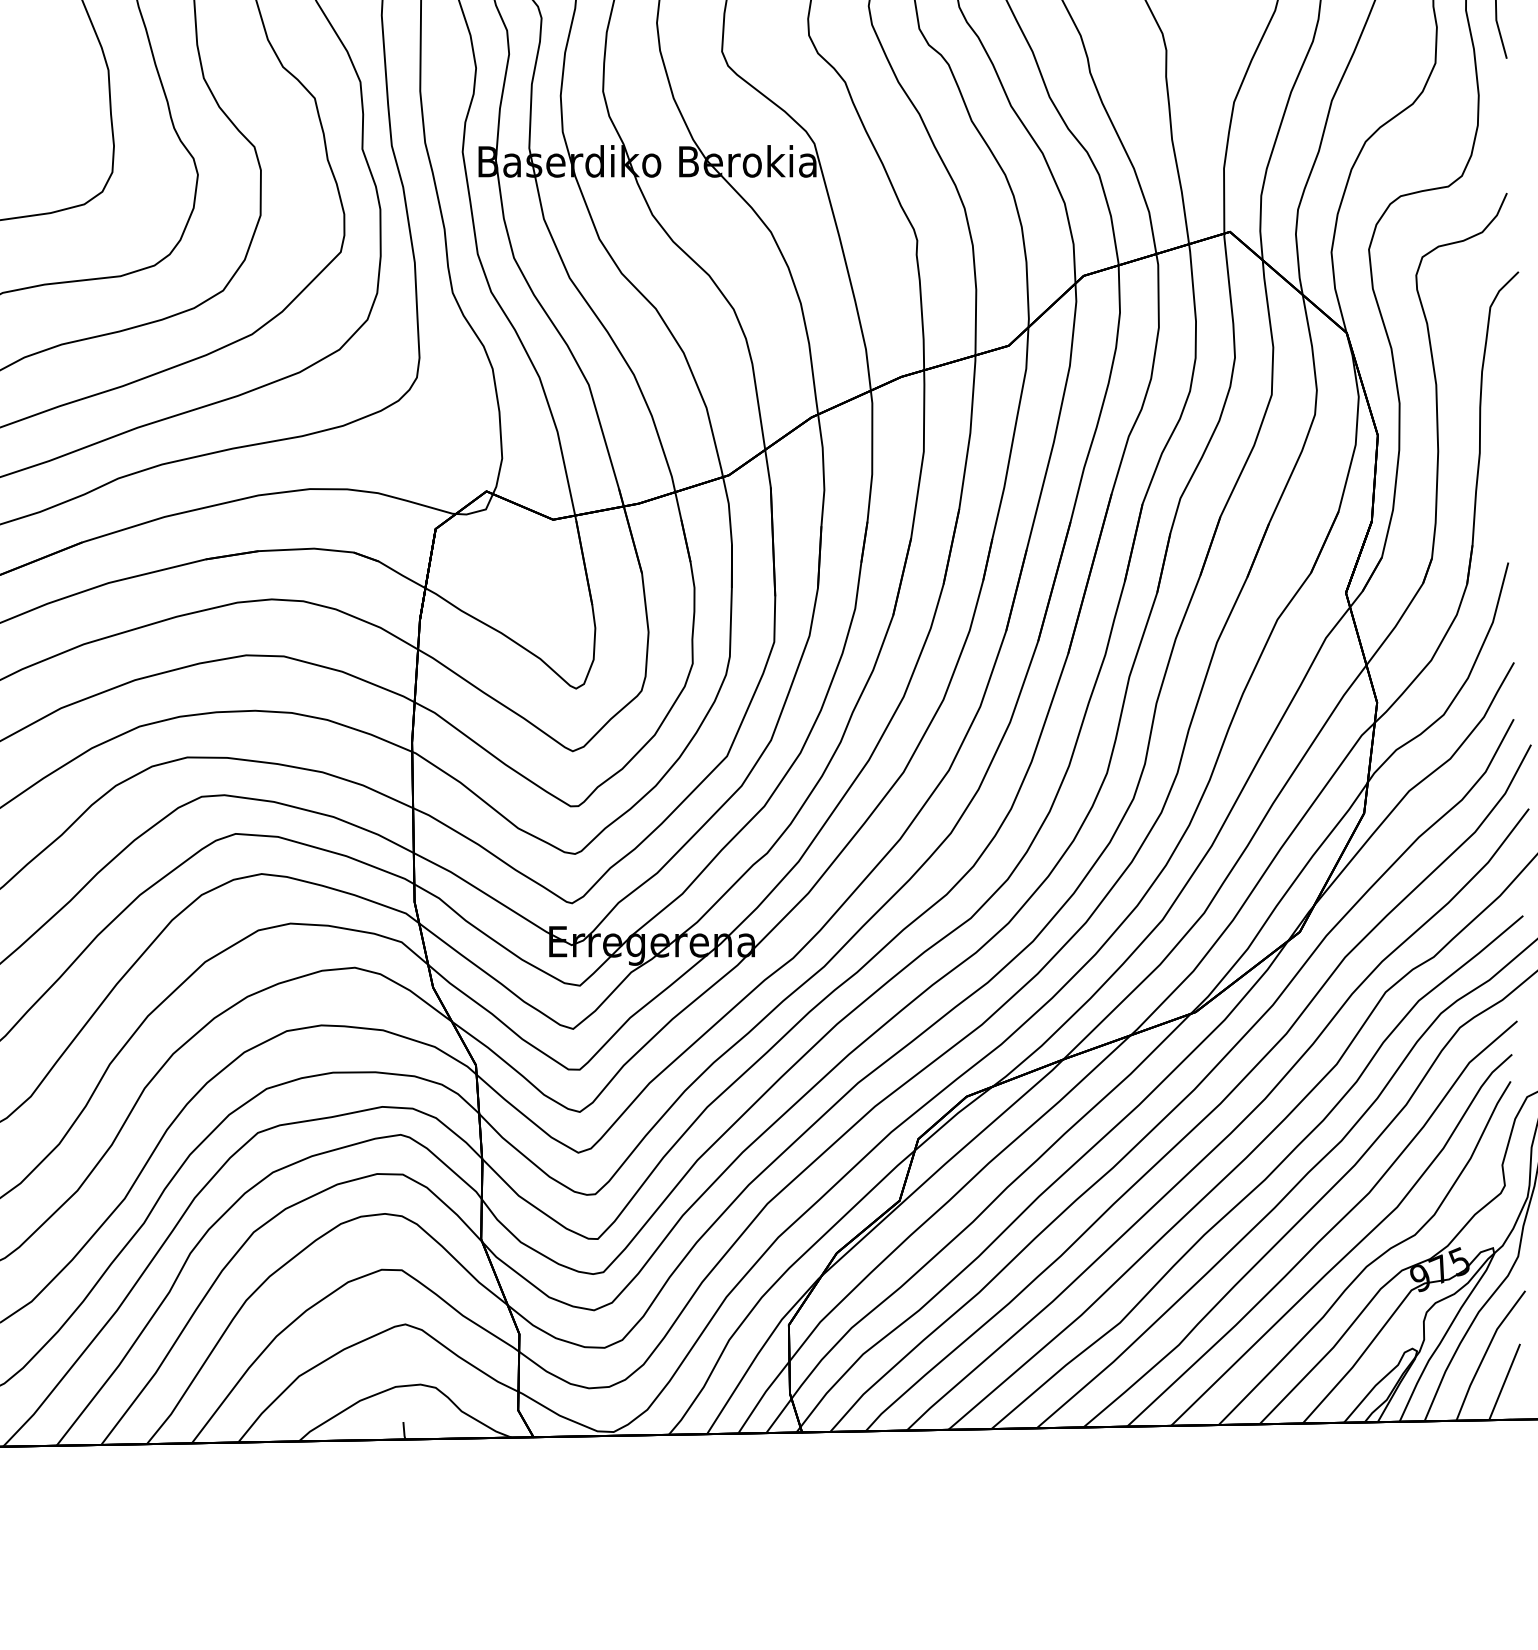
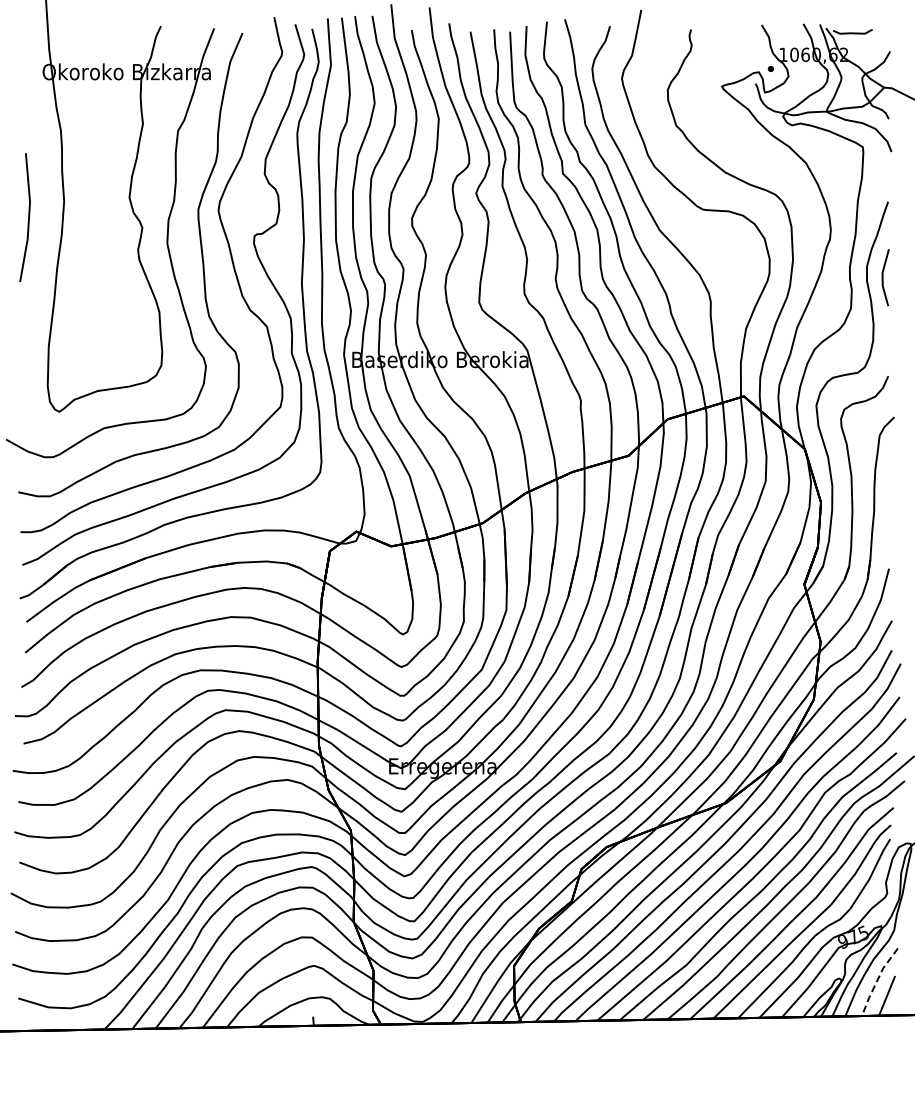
line: (1486, 1352) -> (877, 980), solid -> dashed

